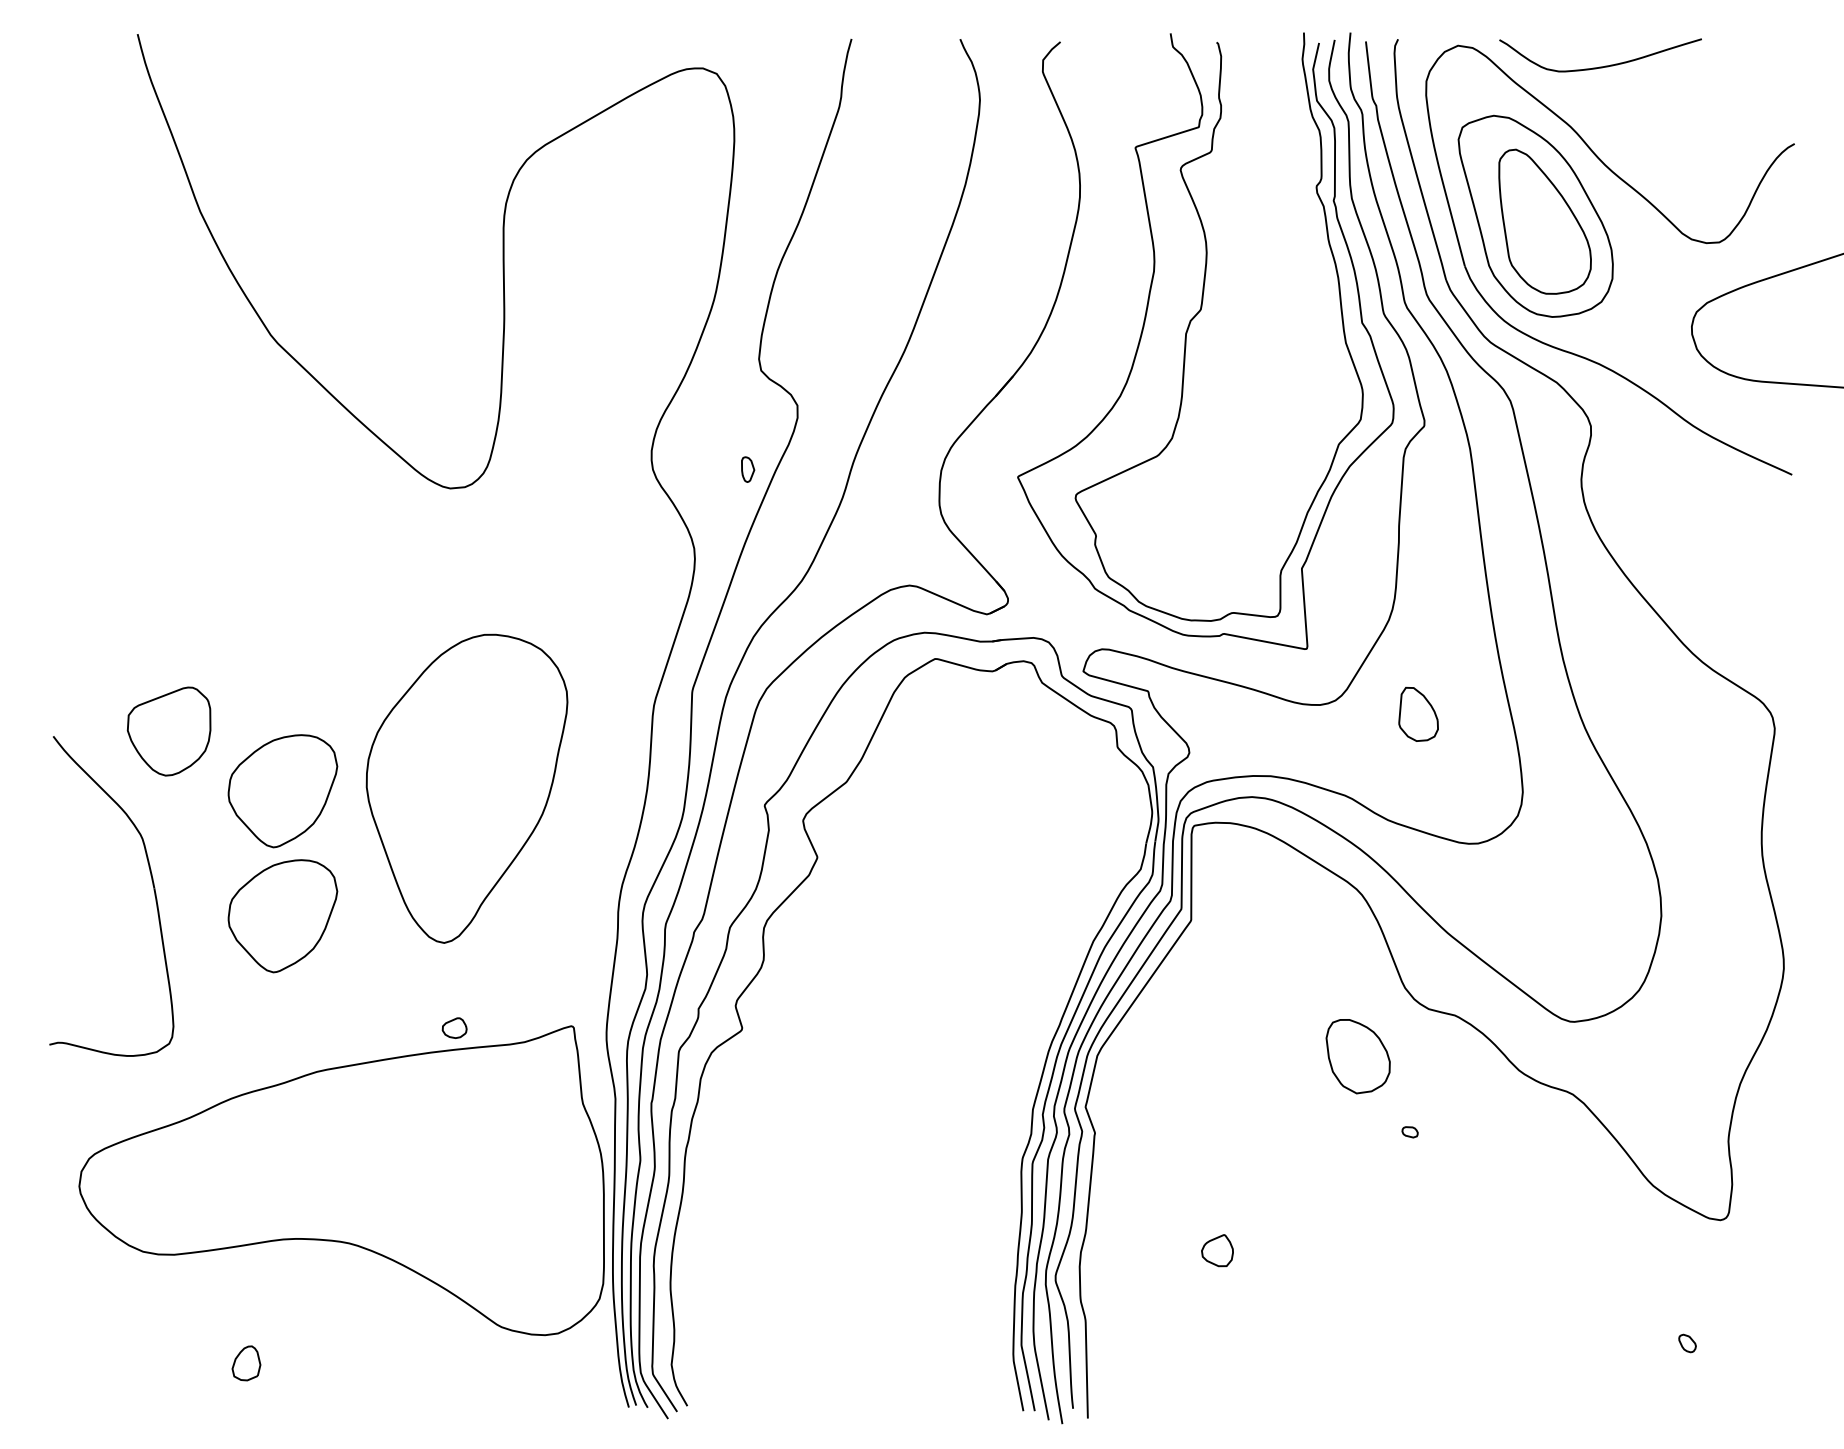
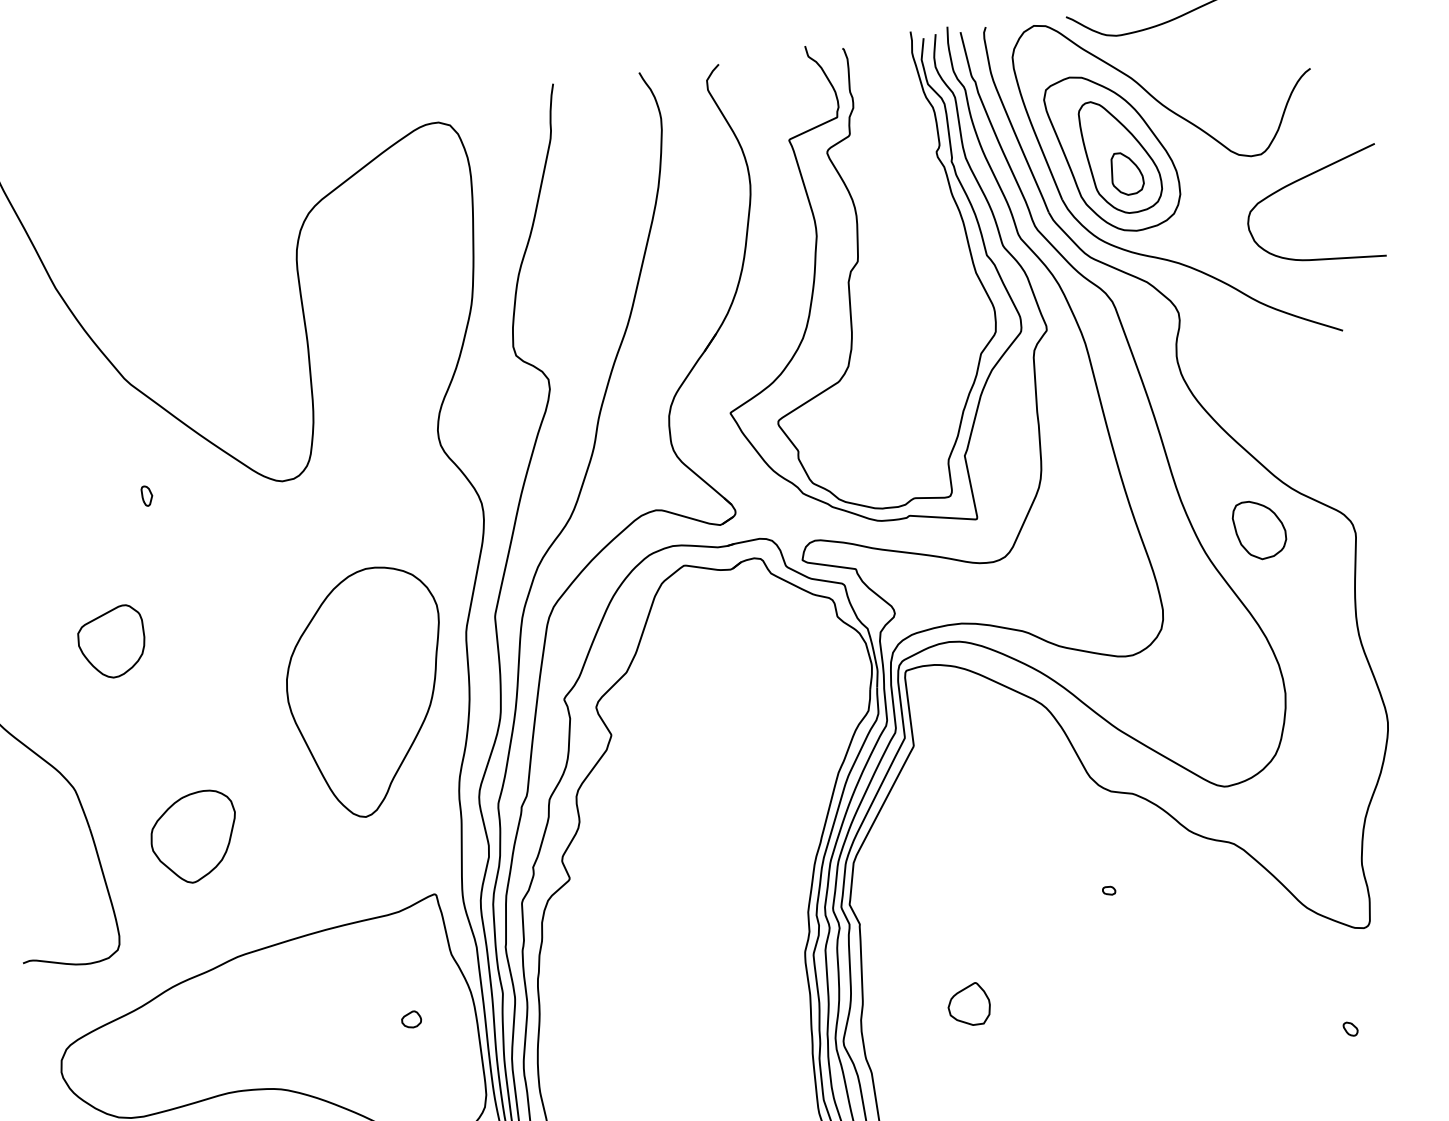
part: (748, 469) -> (147, 495), moved
part: (1418, 713) -> (1126, 172), moved
part: (168, 731) -> (111, 642), moved
part: (466, 788) -> (367, 692), moved
part: (282, 791) -> (181, 738), removed
part: (454, 1027) -> (411, 1019), moved
part: (1357, 1056) -> (1259, 529), moved
part: (1217, 1250) -> (969, 1004), size x1.67

